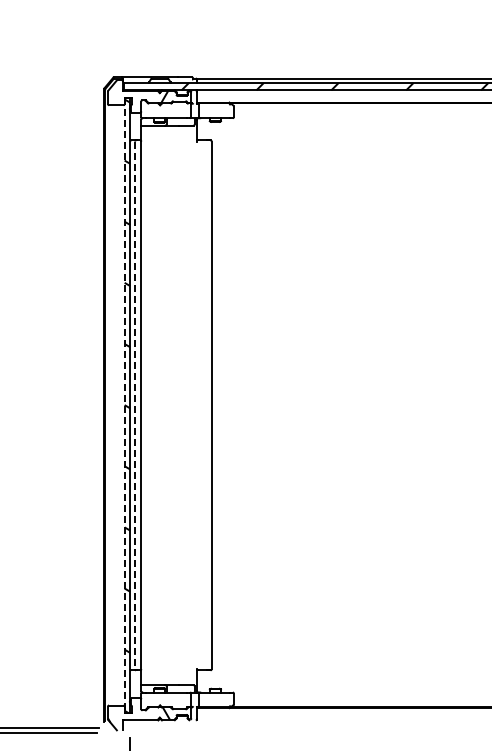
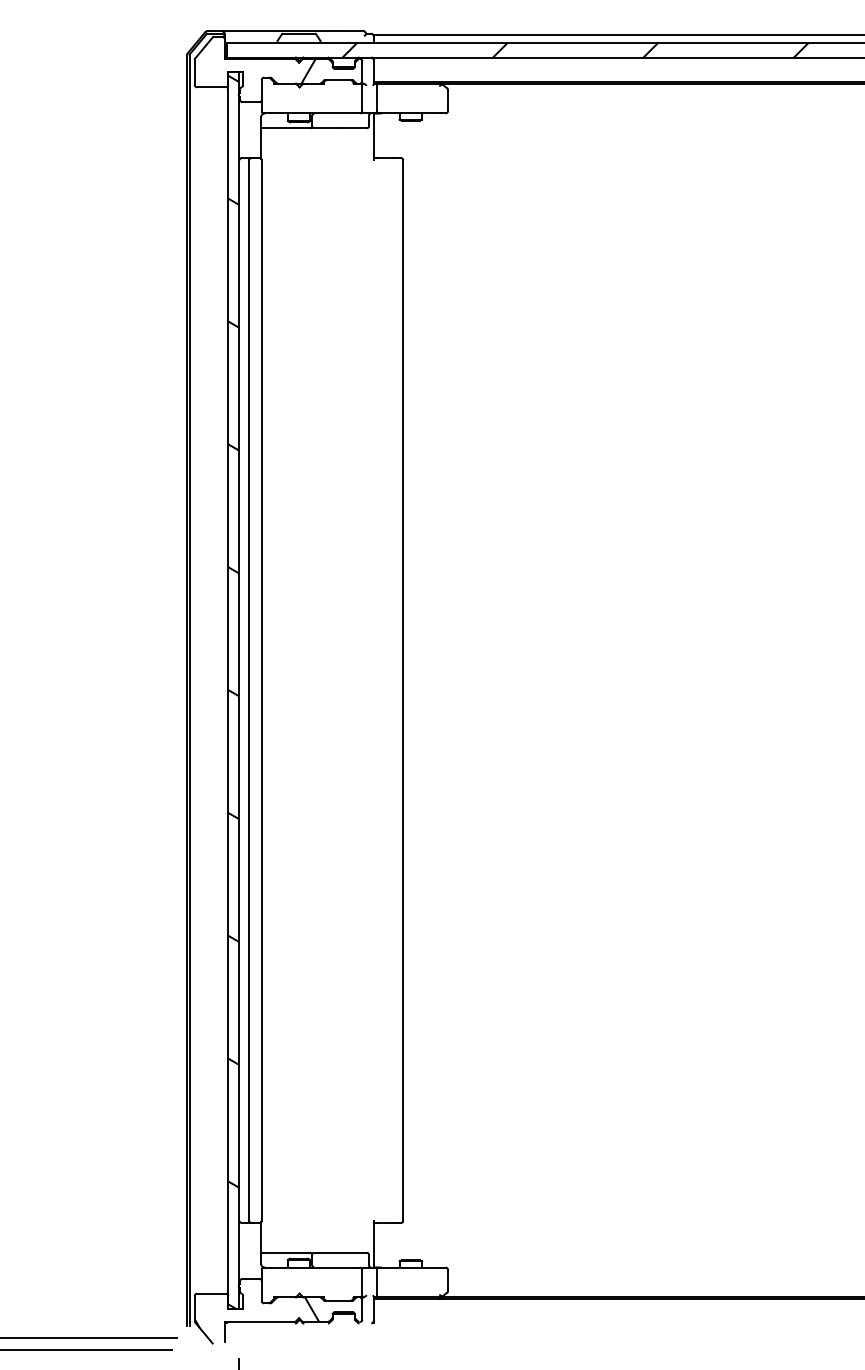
line: (124, 405) -> (228, 690), dashed -> solid
line: (135, 405) -> (250, 690), dashed -> solid

